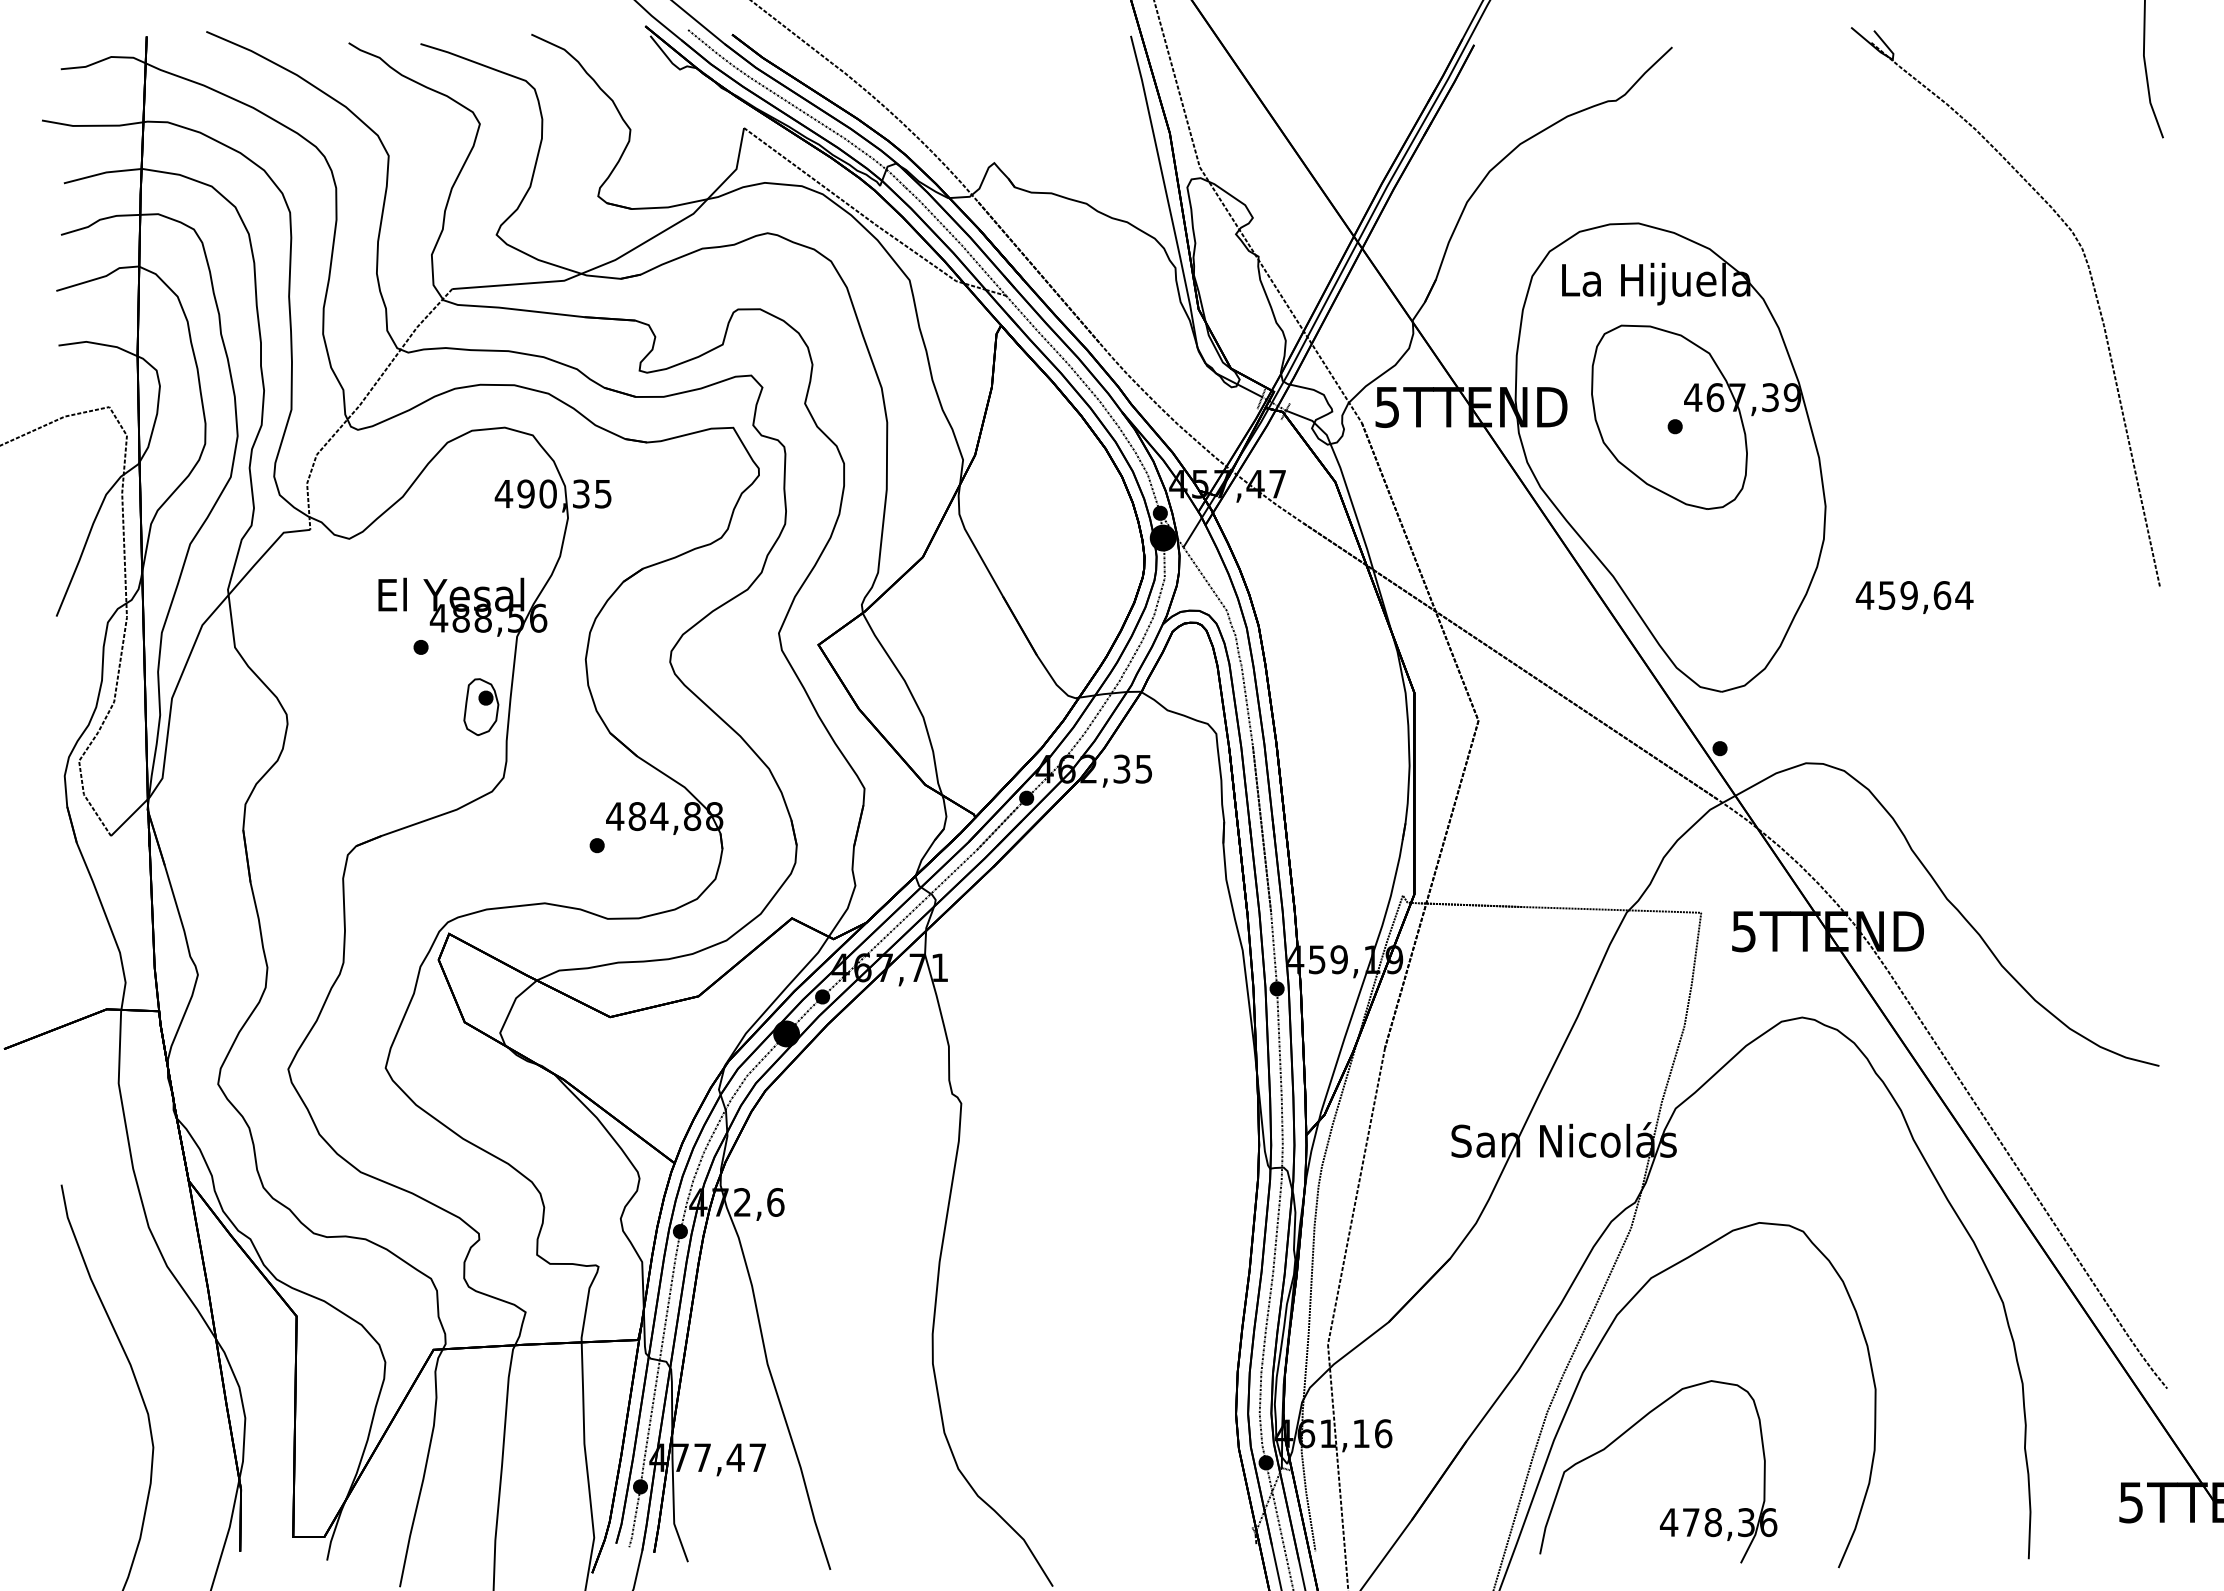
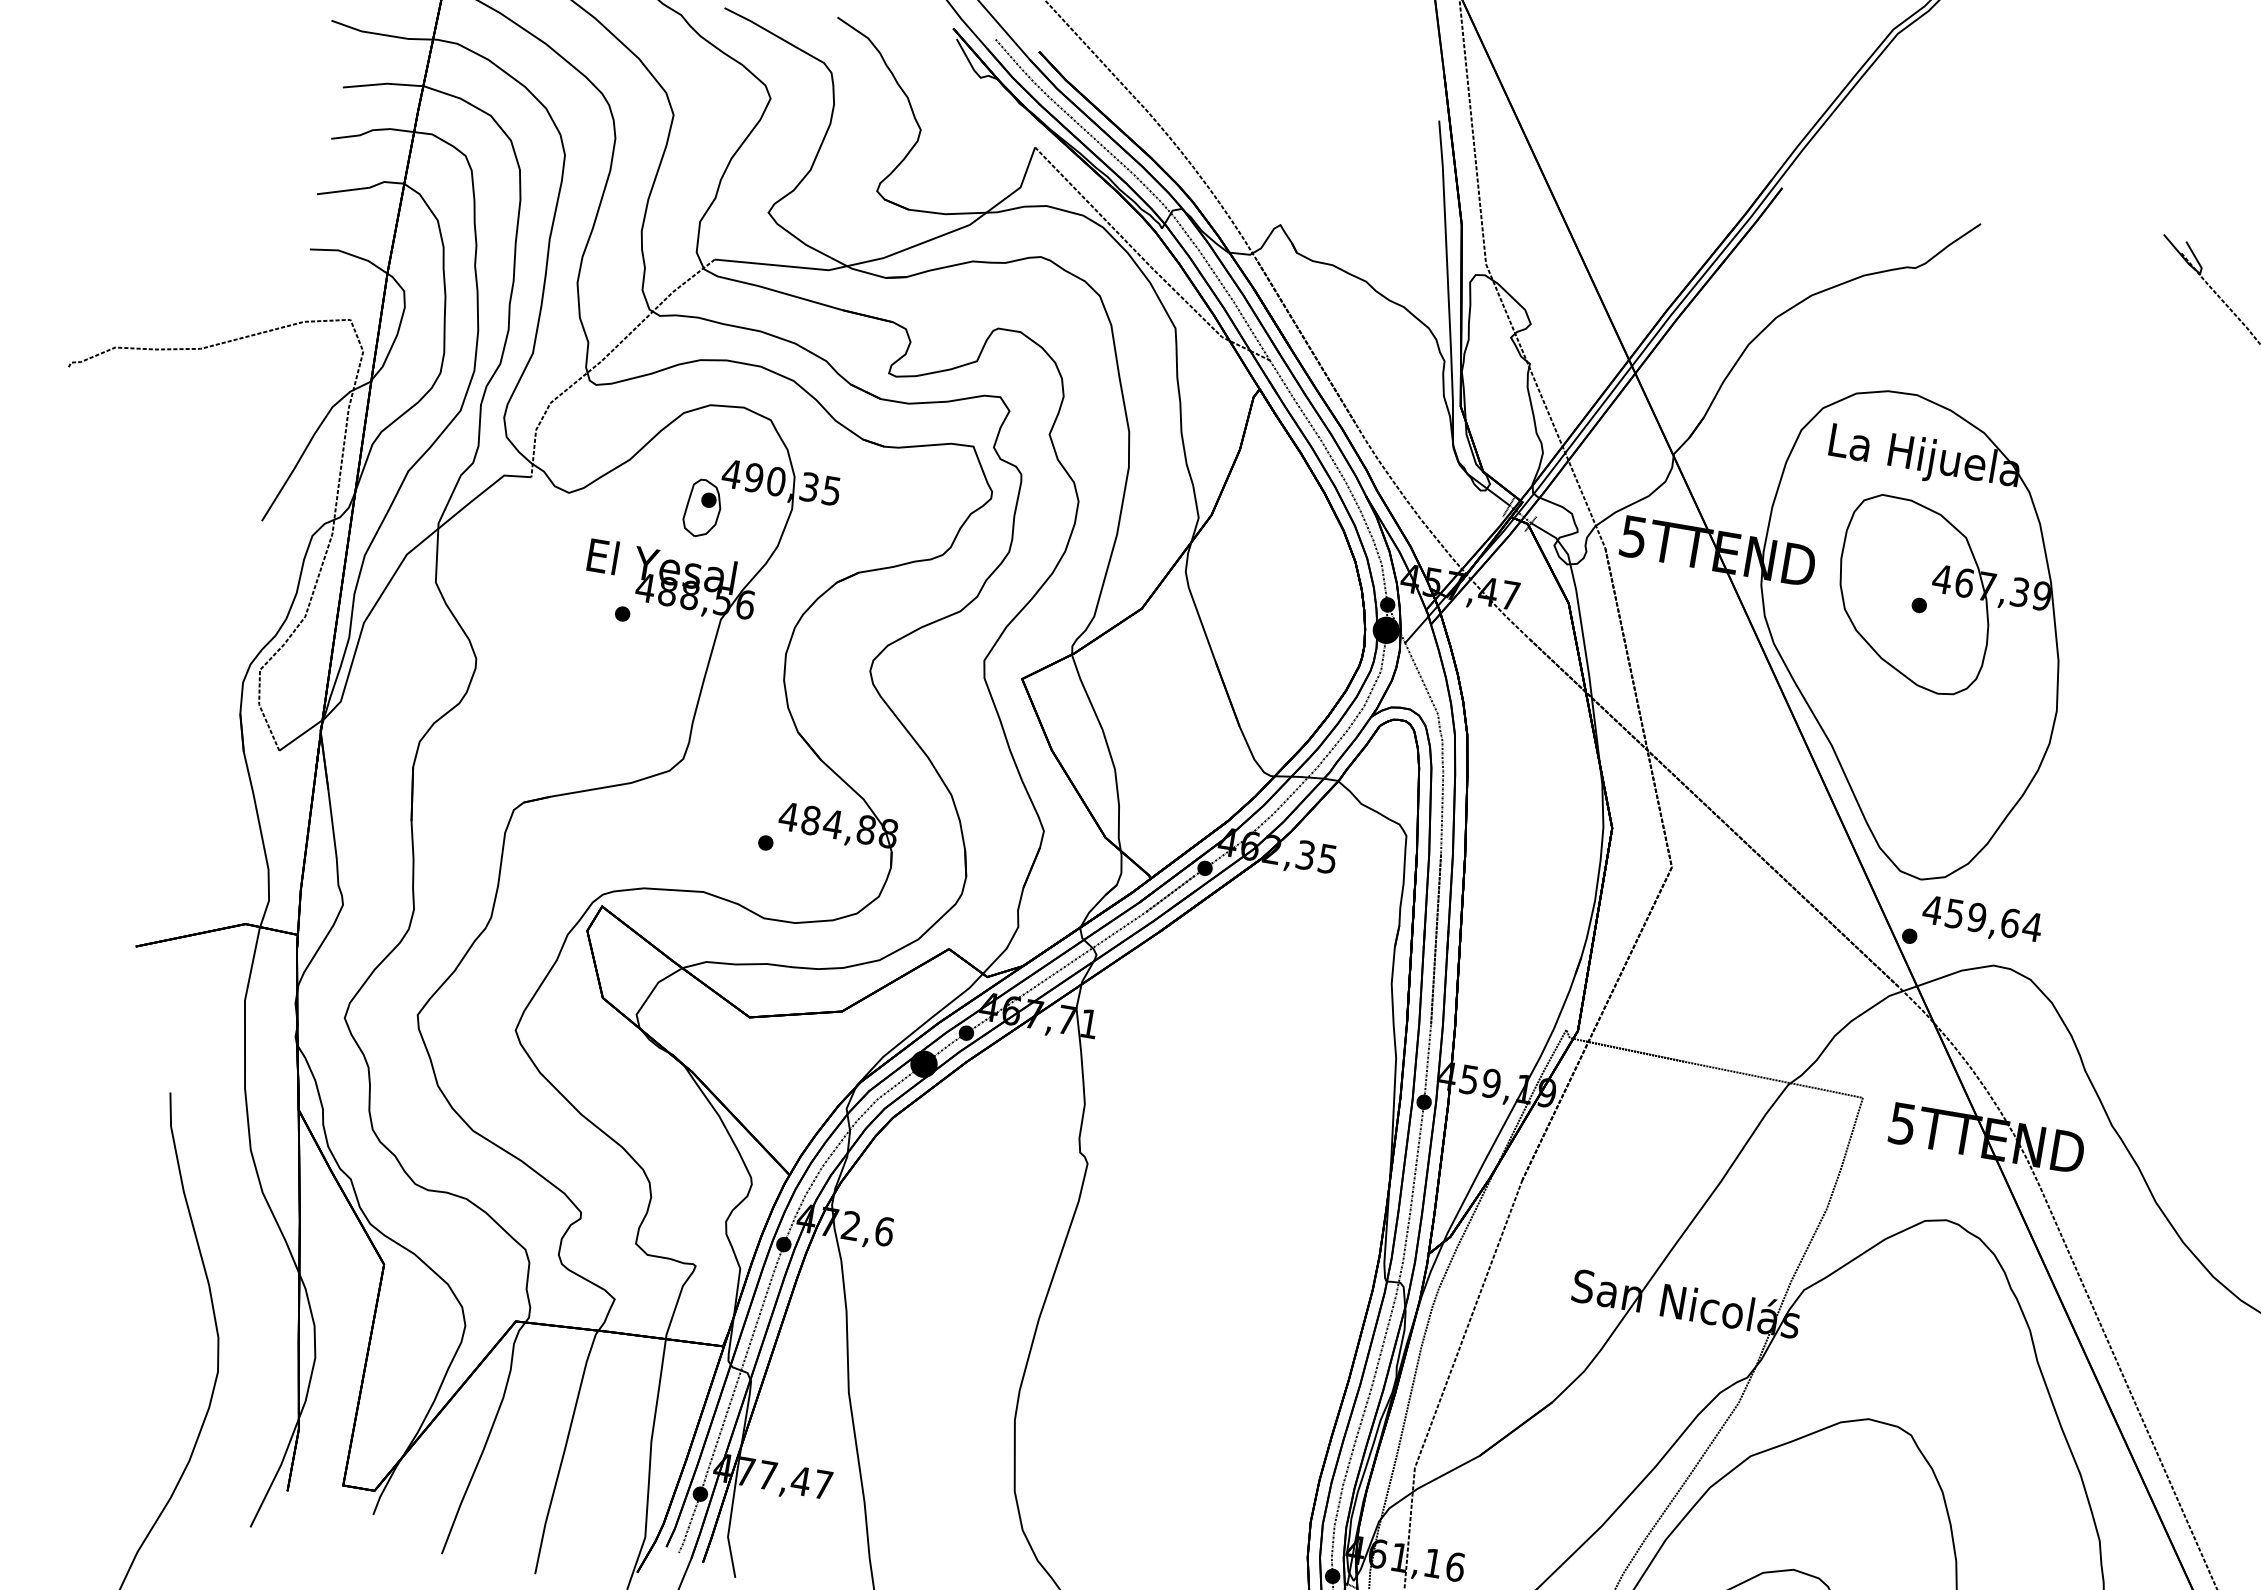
text: (1914, 597) -> (1982, 920), moved
part: (481, 706) -> (703, 507), moved

